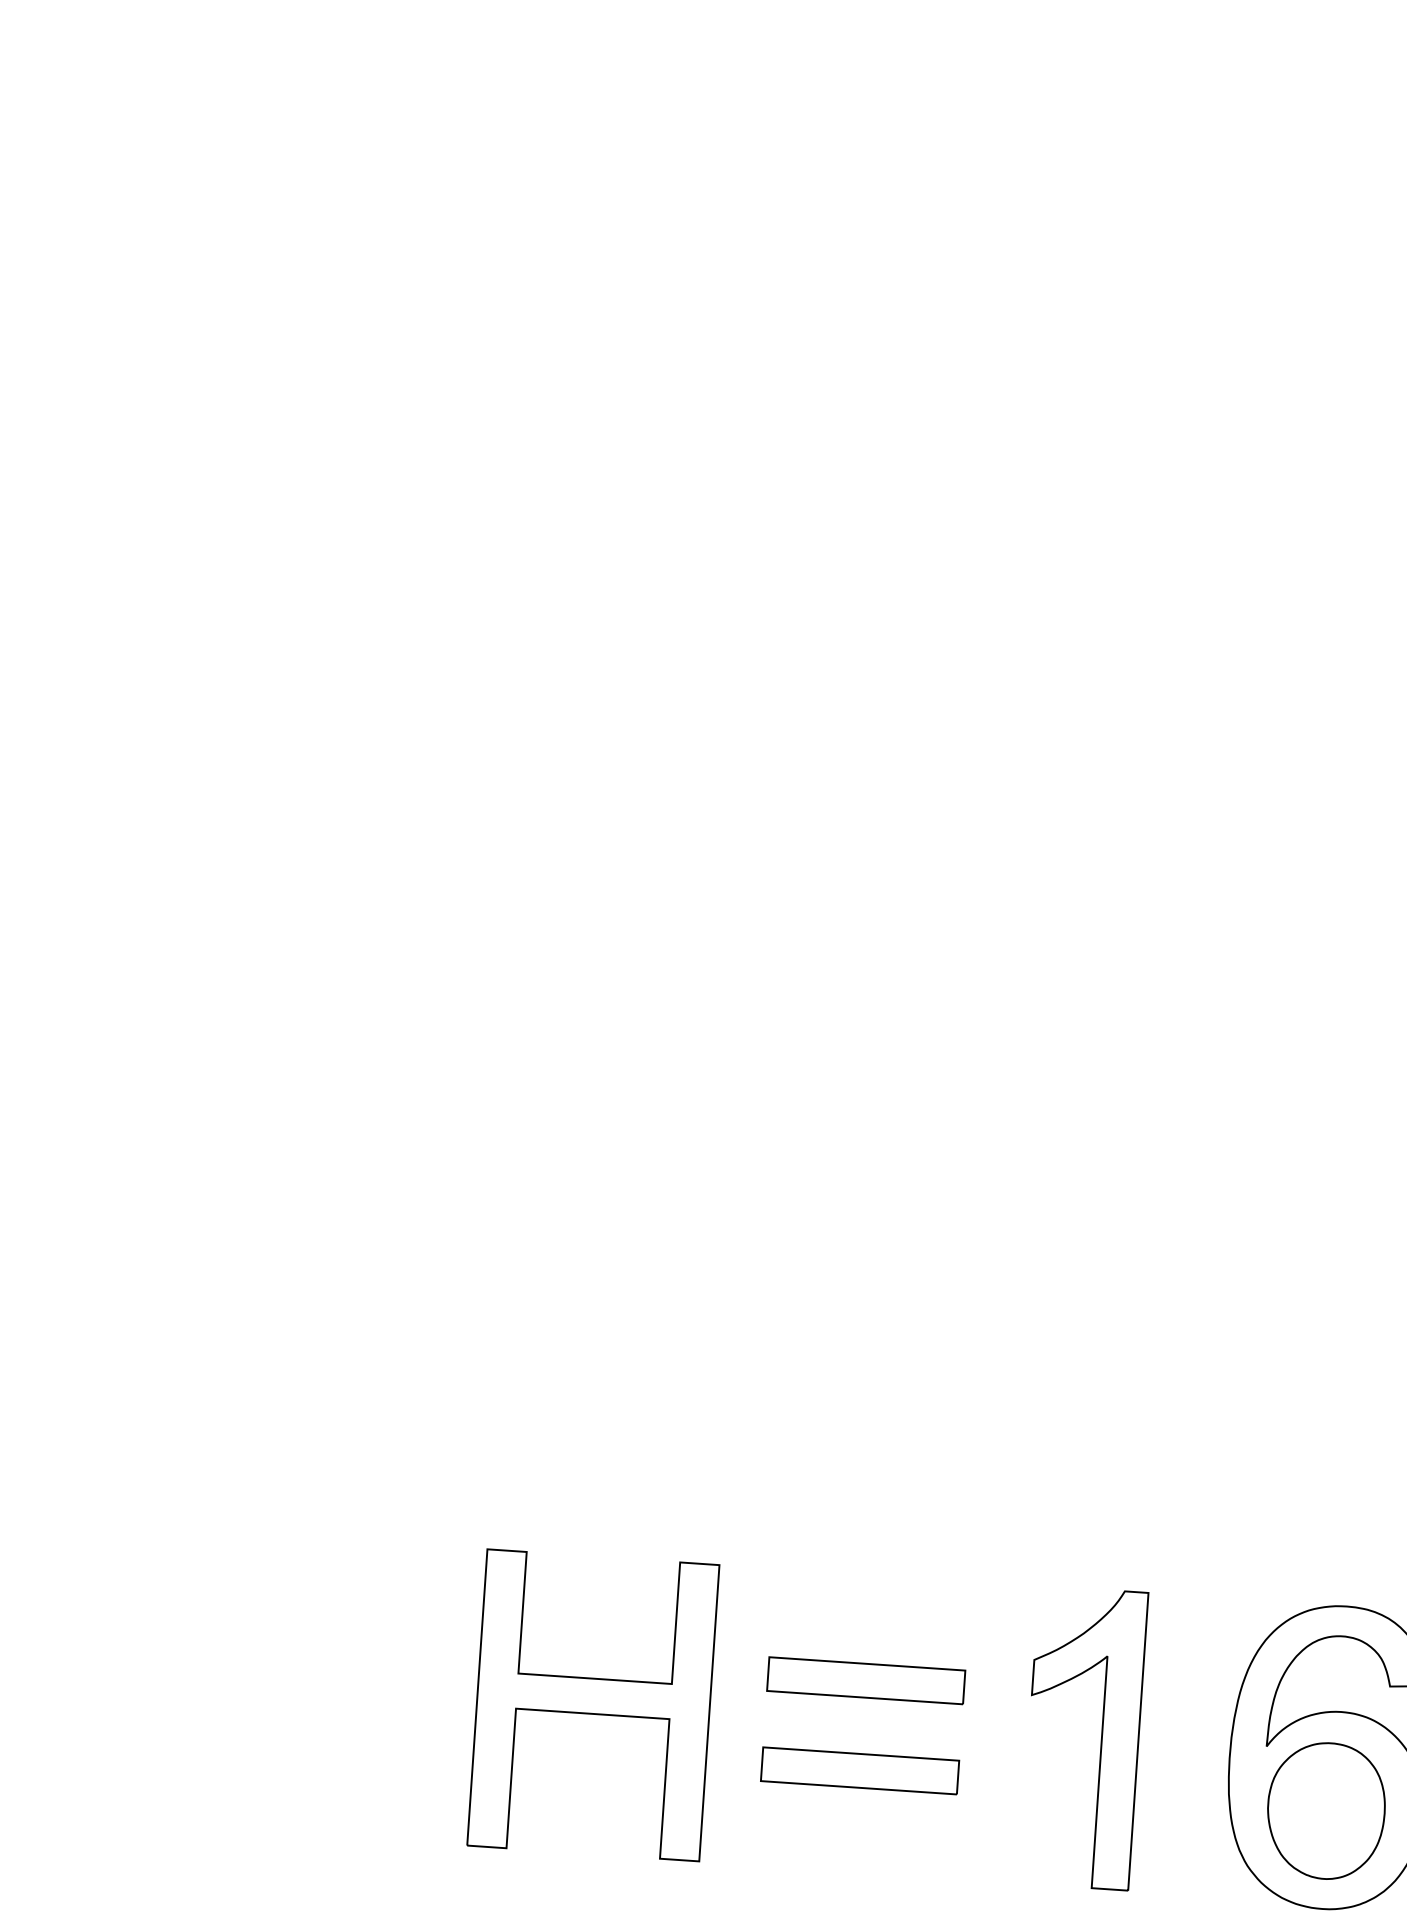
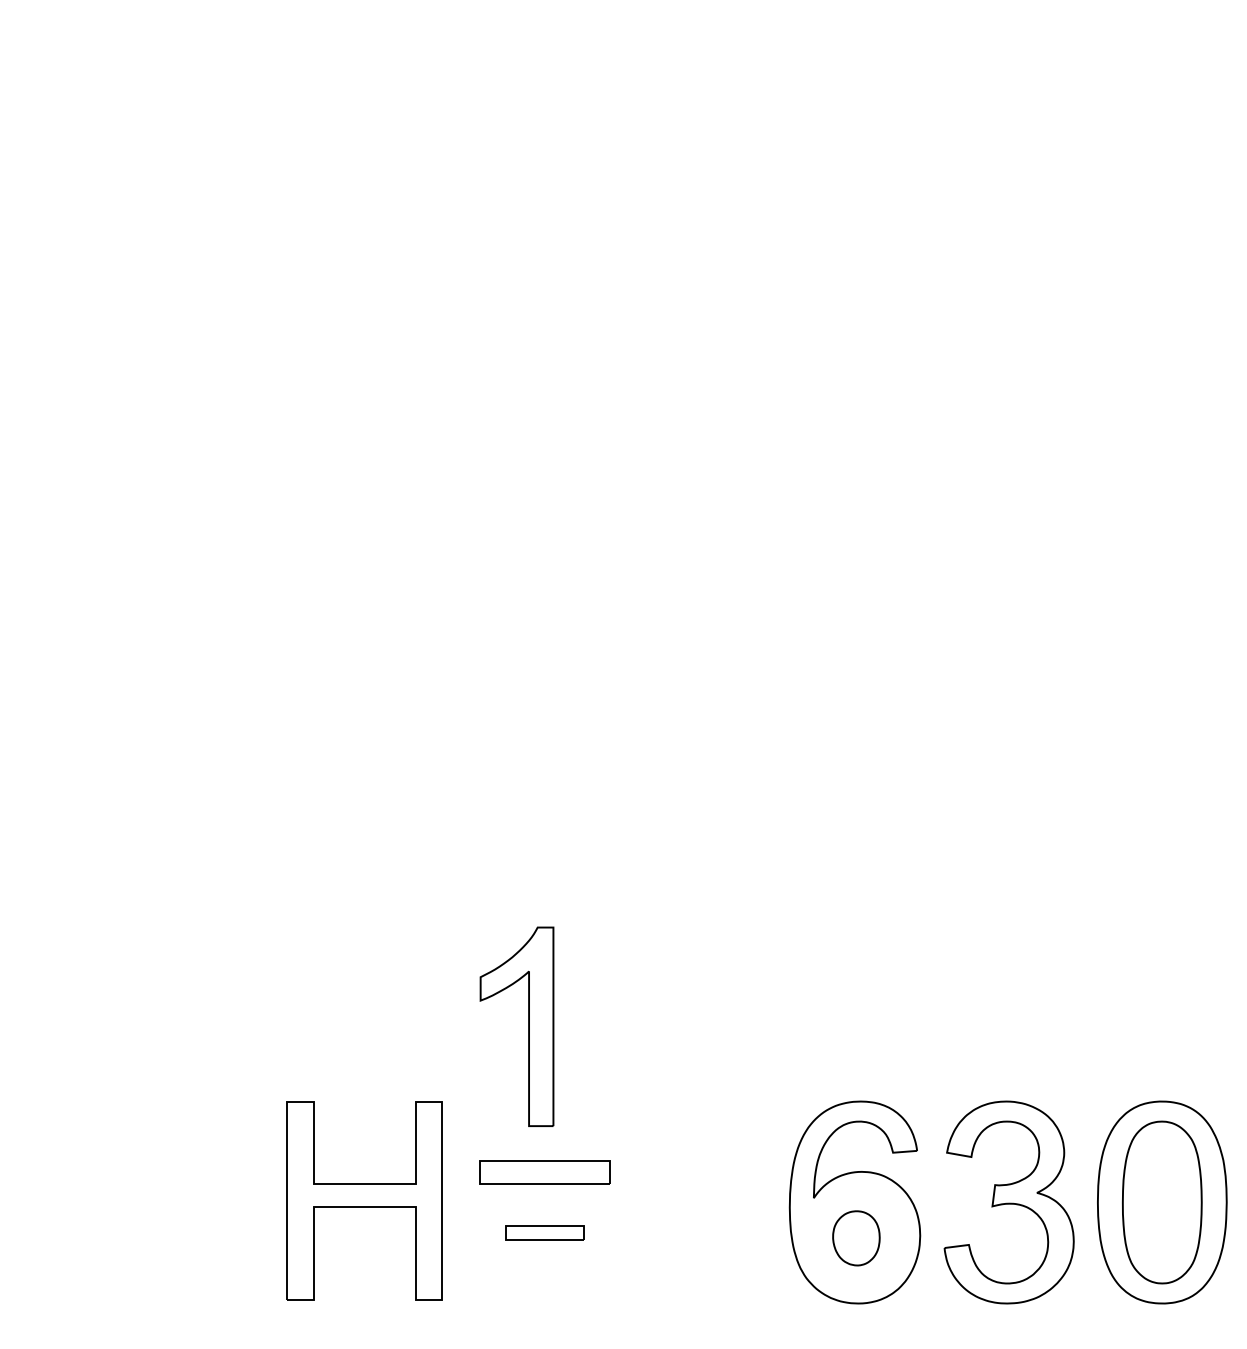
part: (1101, 1738) -> (528, 1026), moved
part: (859, 1770) -> (544, 1232), size x0.6
part: (1326, 1811) -> (856, 1238), size x0.6

